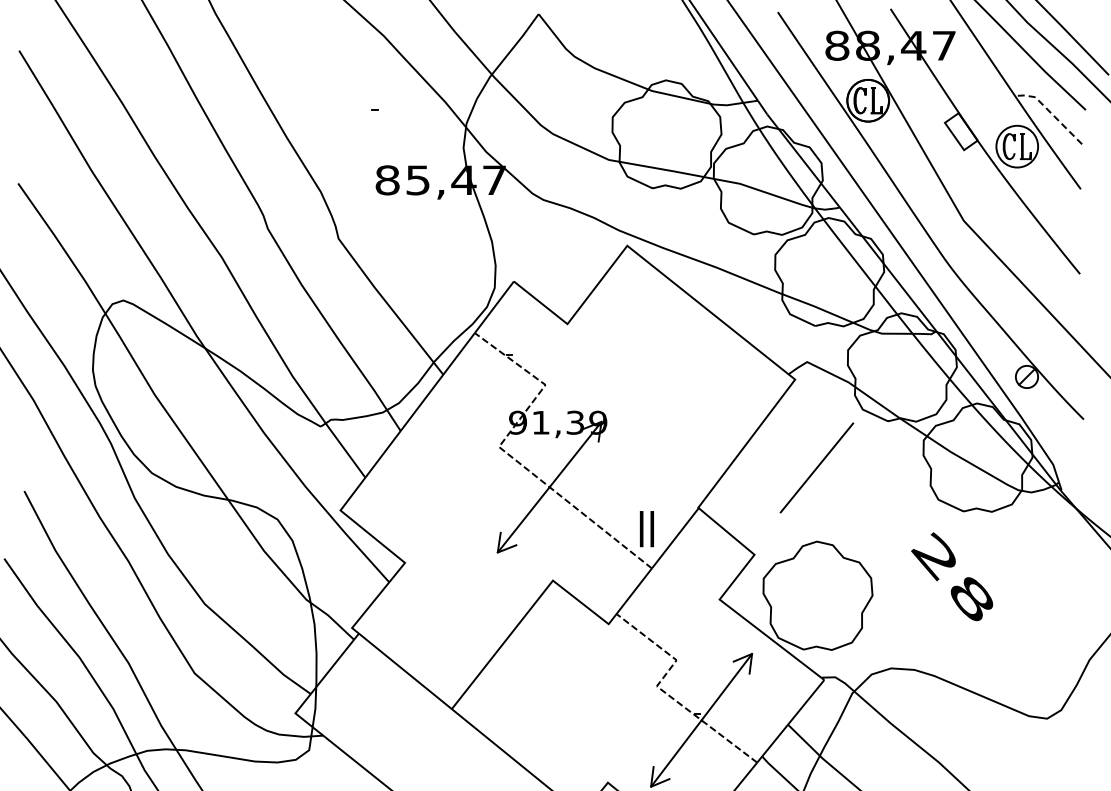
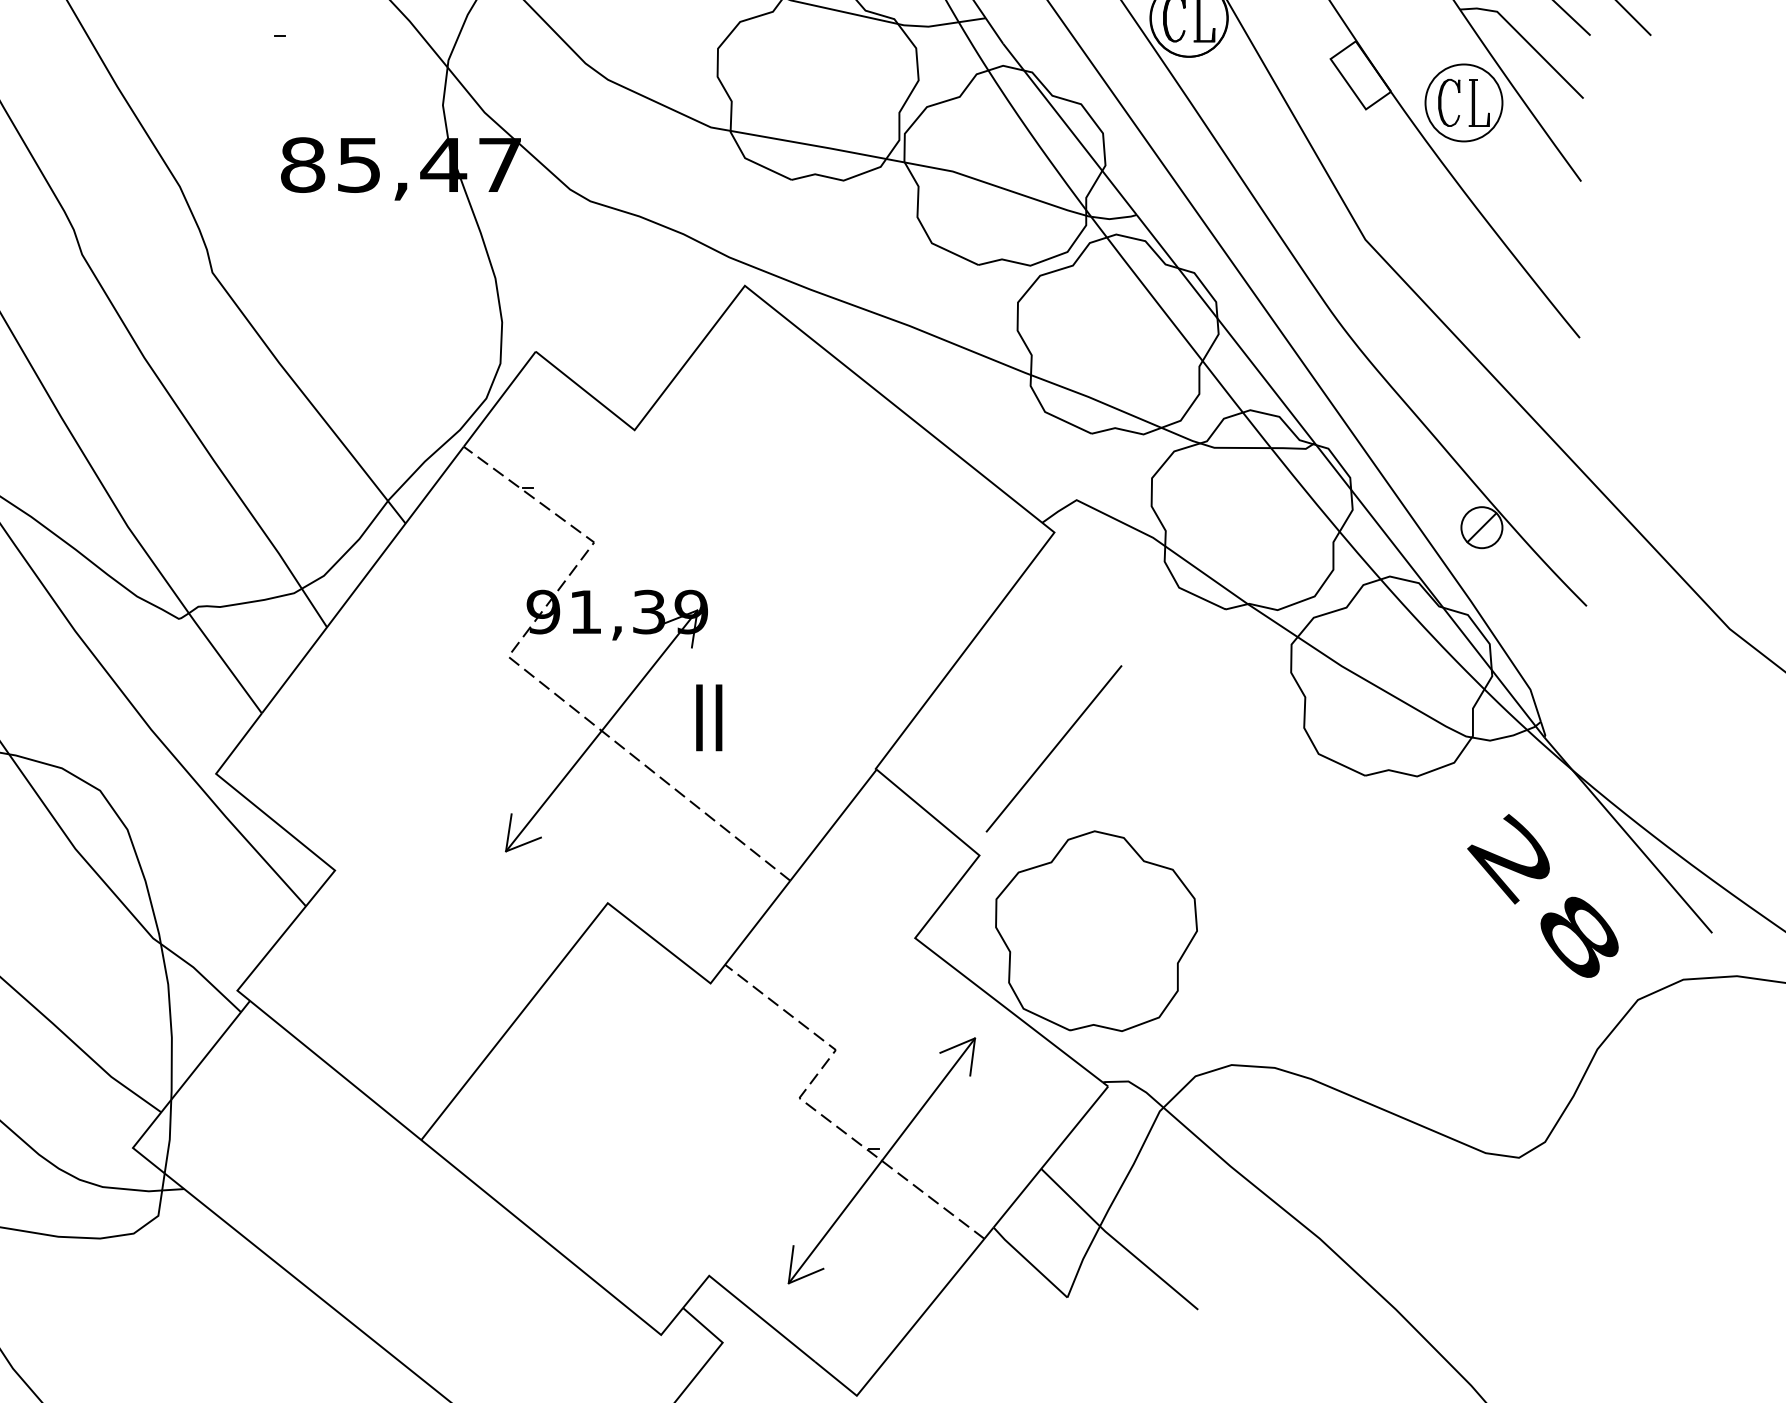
line: (1049, 111) -> (1523, 38), dashed -> solid
line: (816, 467) -> (1053, 748), moved
text: (646, 529) -> (708, 718), moved
text: (952, 576) -> (1543, 895), moved

